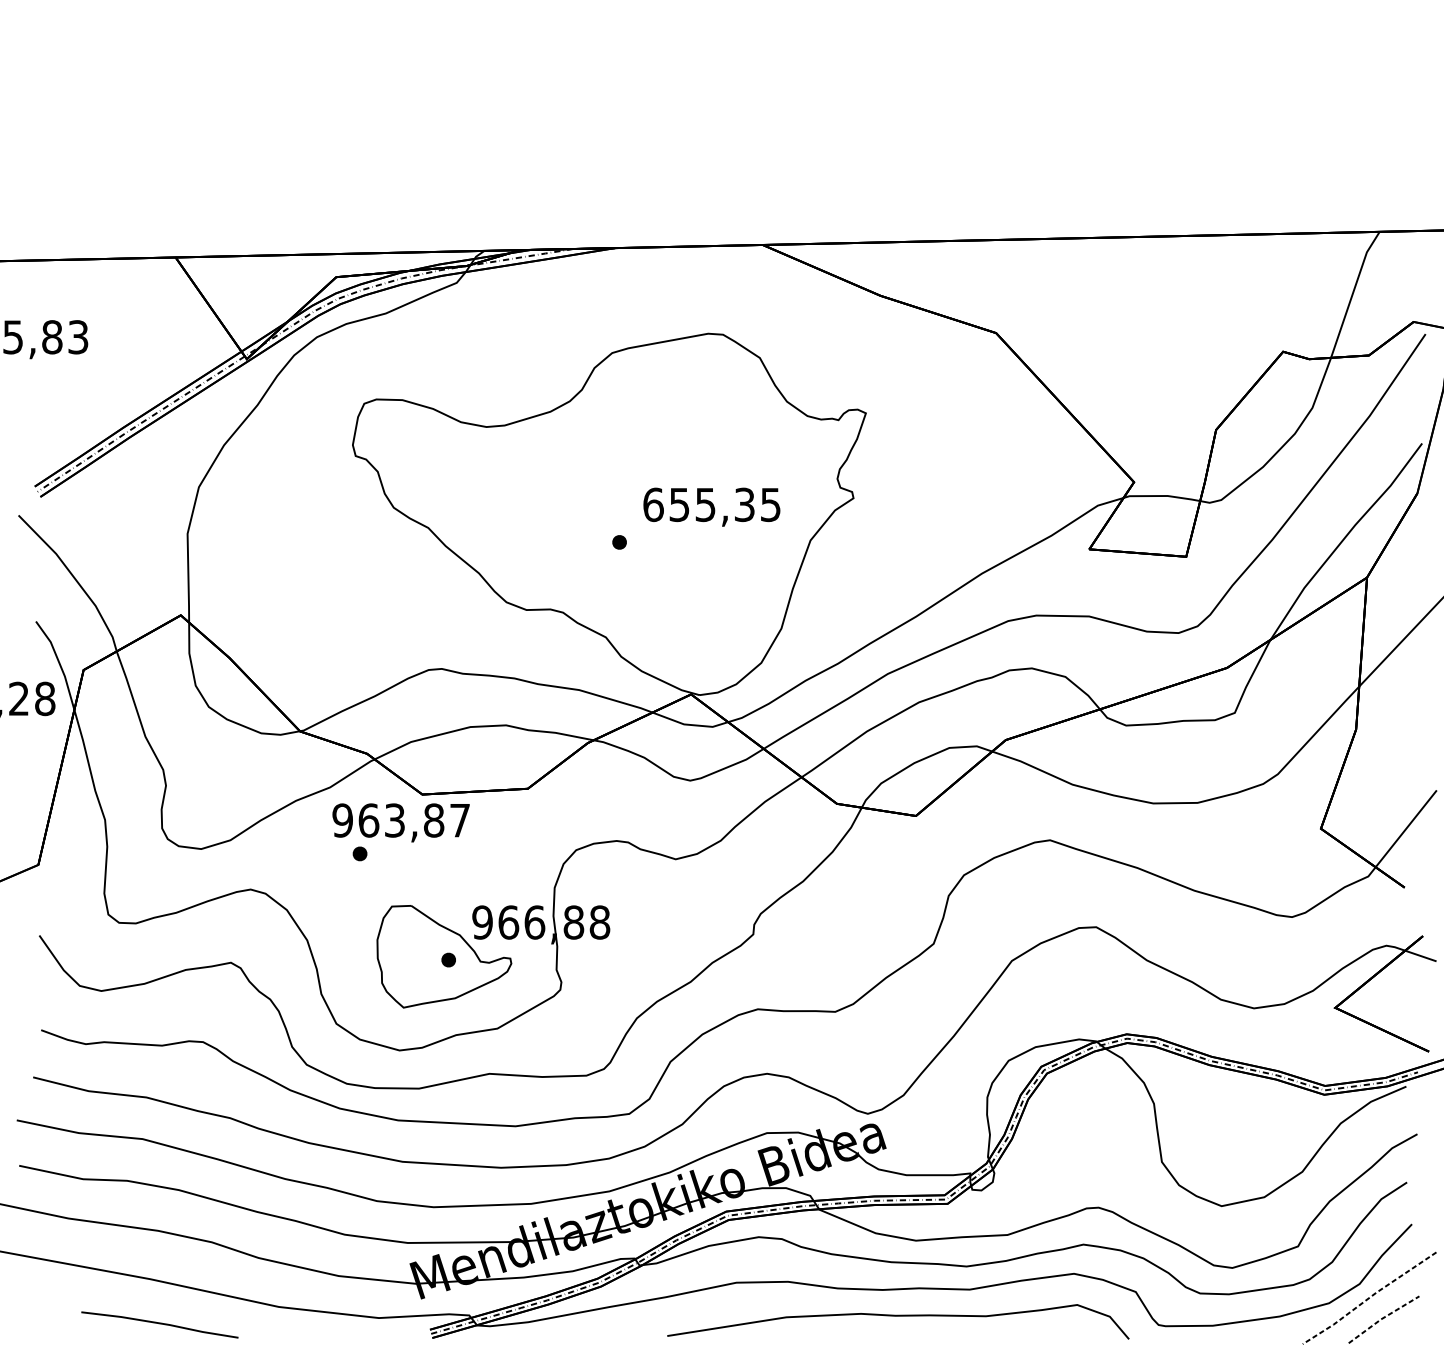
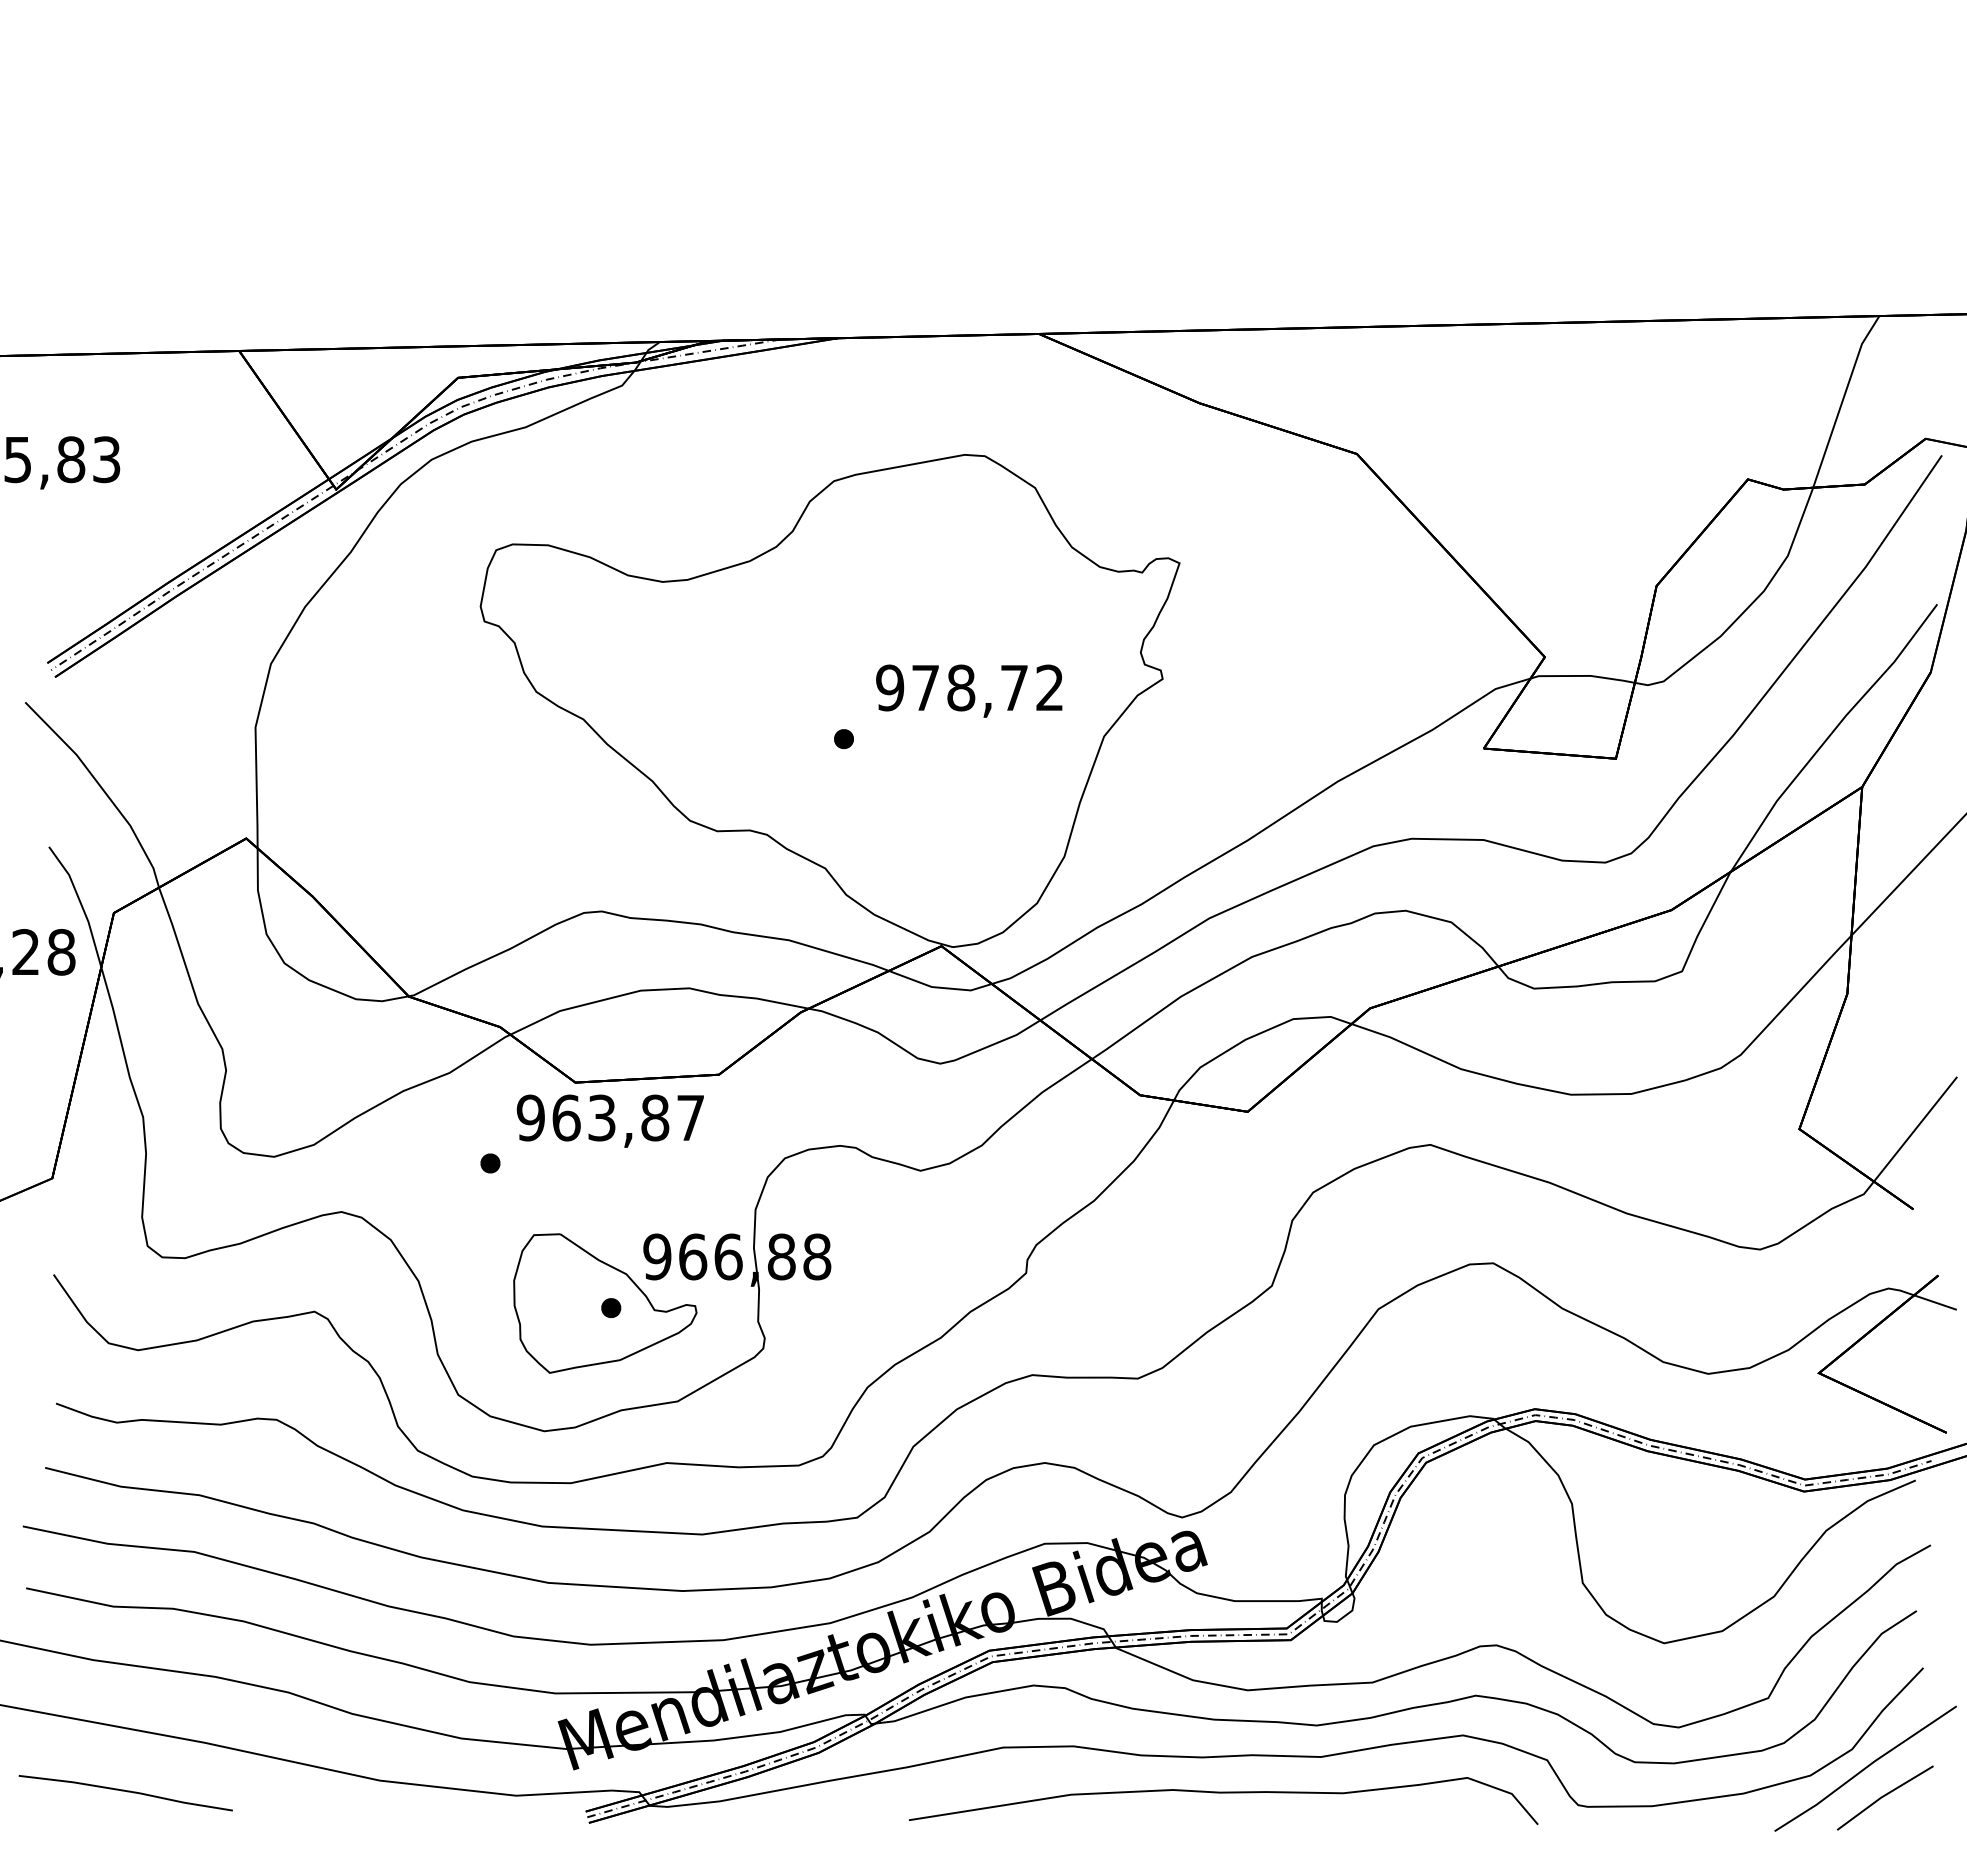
text: (711, 504) -> (969, 687), 655,35 -> 978,72
text: (400, 822) -> (609, 1120), moved
line: (1369, 1298) -> (1865, 1768), dashed -> solid
line: (1382, 1318) -> (1883, 1796), dashed -> solid
line: (159, 1323) -> (125, 1791), moved

